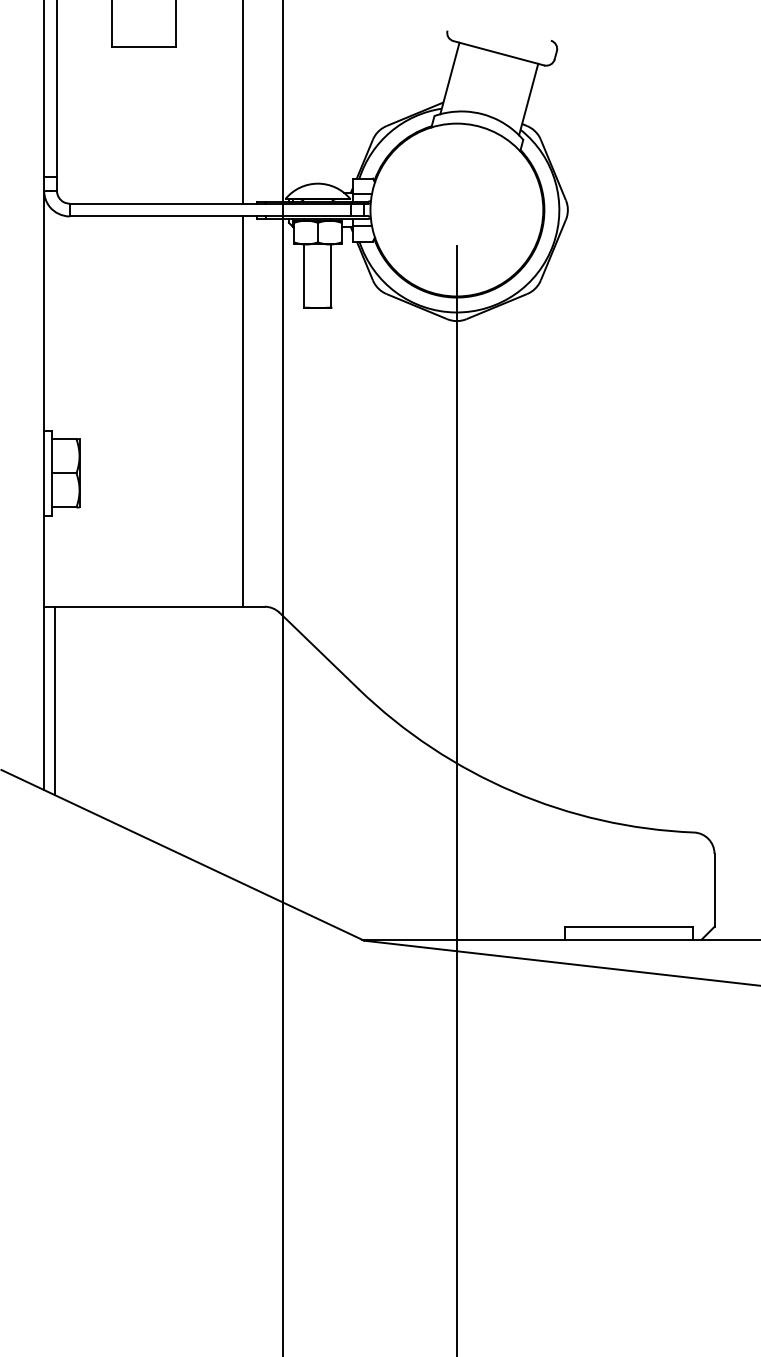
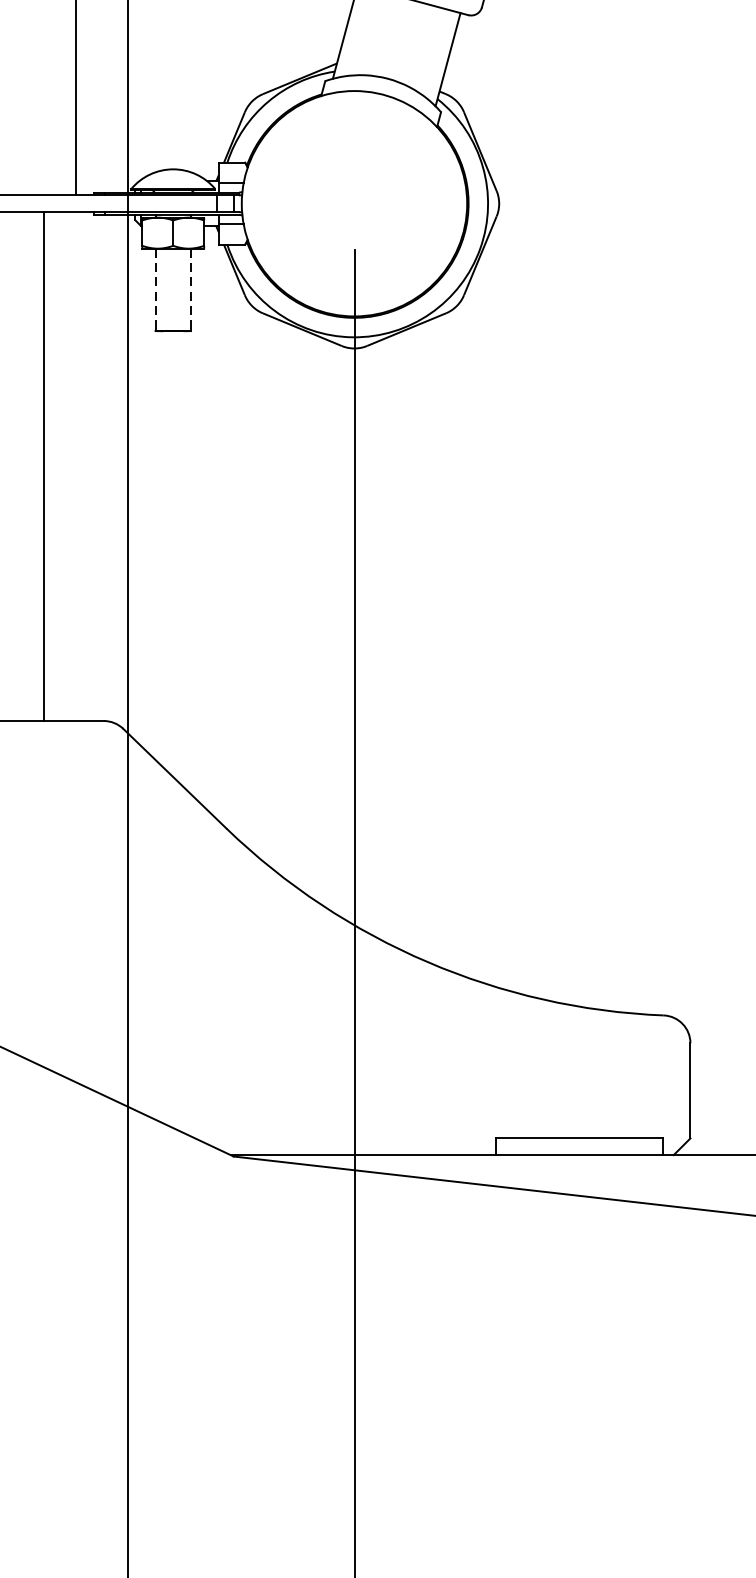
line: (304, 276) -> (155, 290), solid -> dashed
line: (331, 276) -> (190, 290), solid -> dashed
line: (242, 411) -> (43, 466), moved

